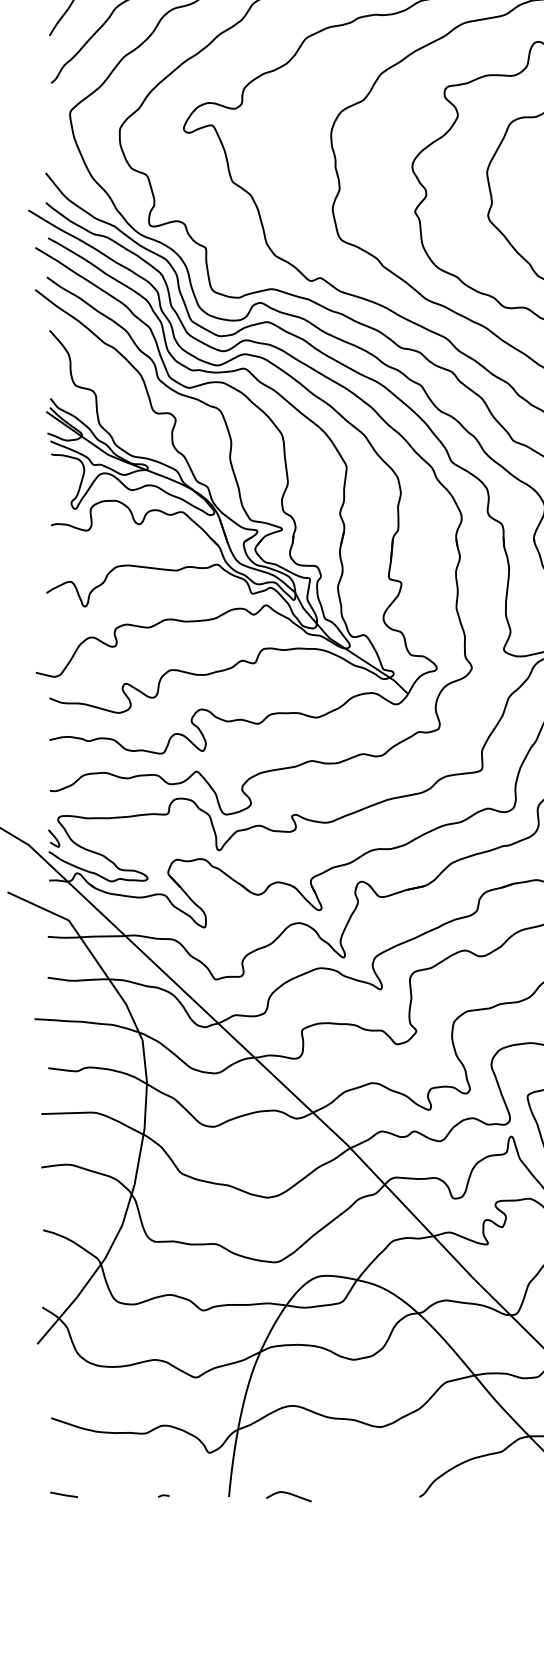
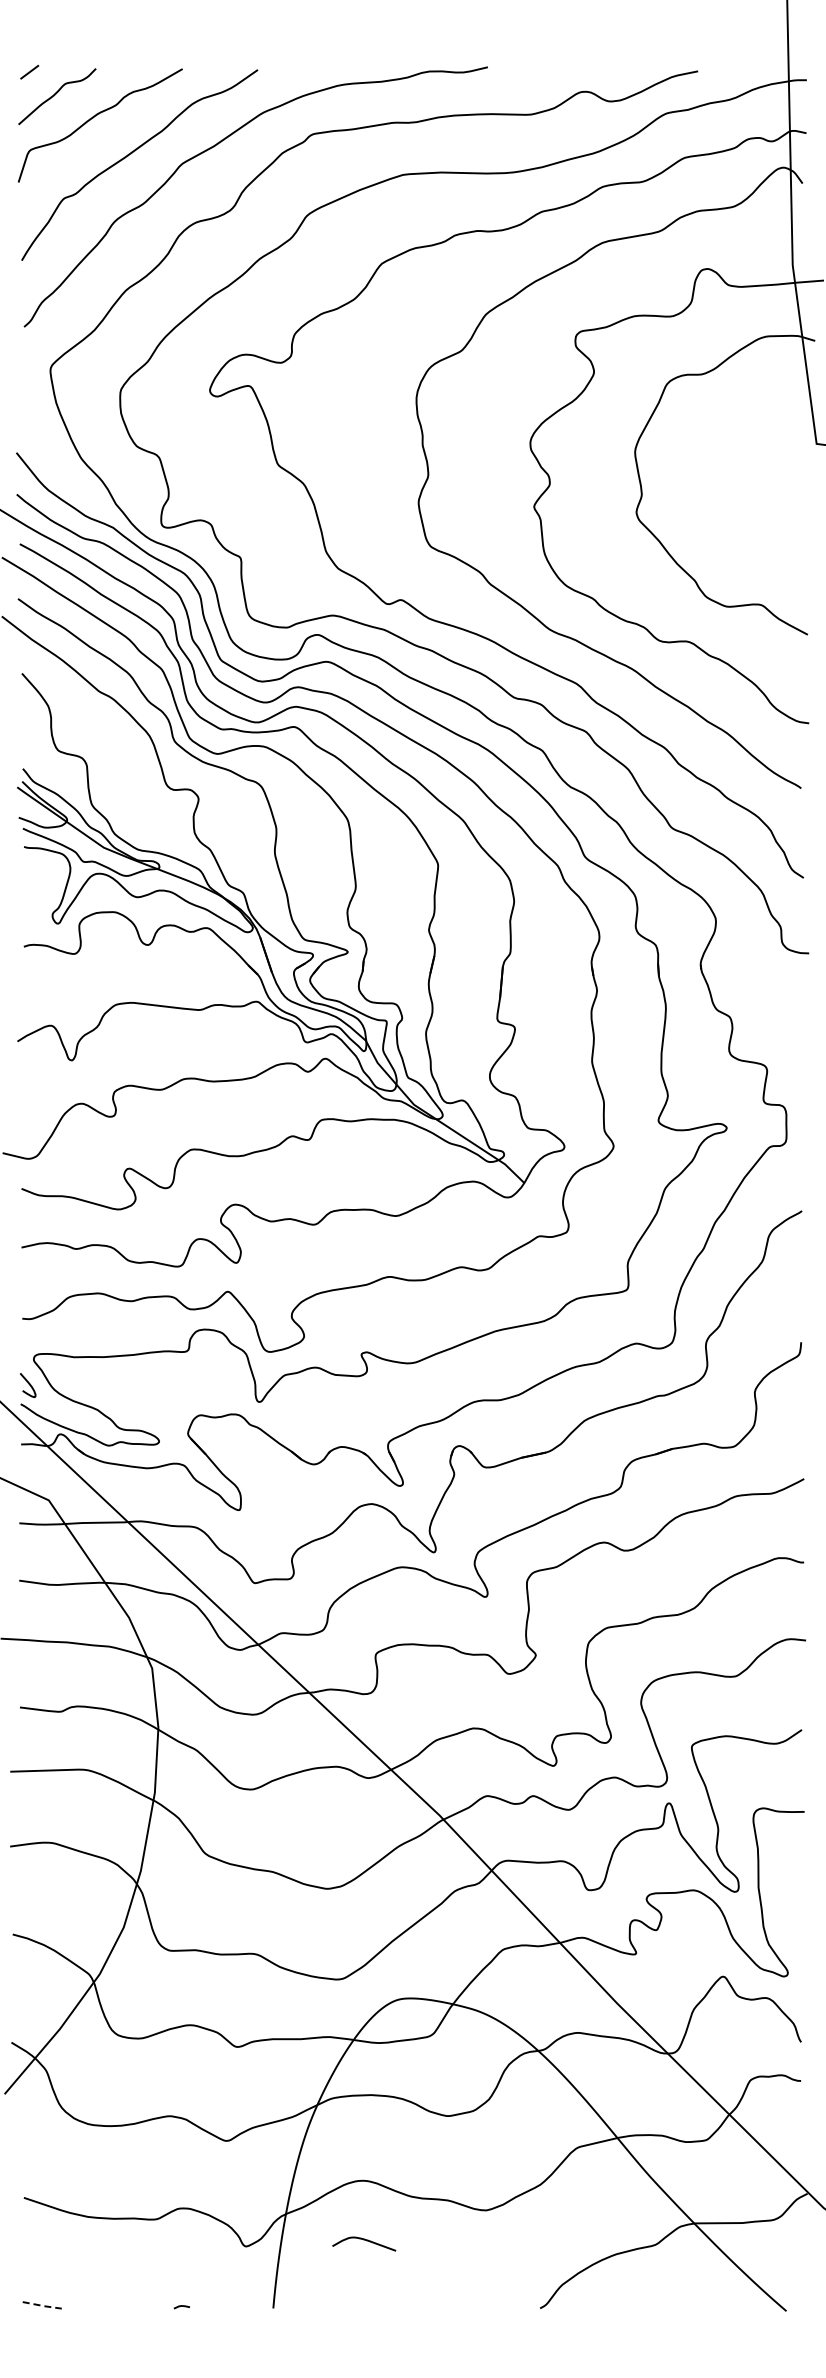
line: (64, 1494) -> (42, 2305), solid -> dashed
curve: (290, 1494) -> (366, 2241), moved

